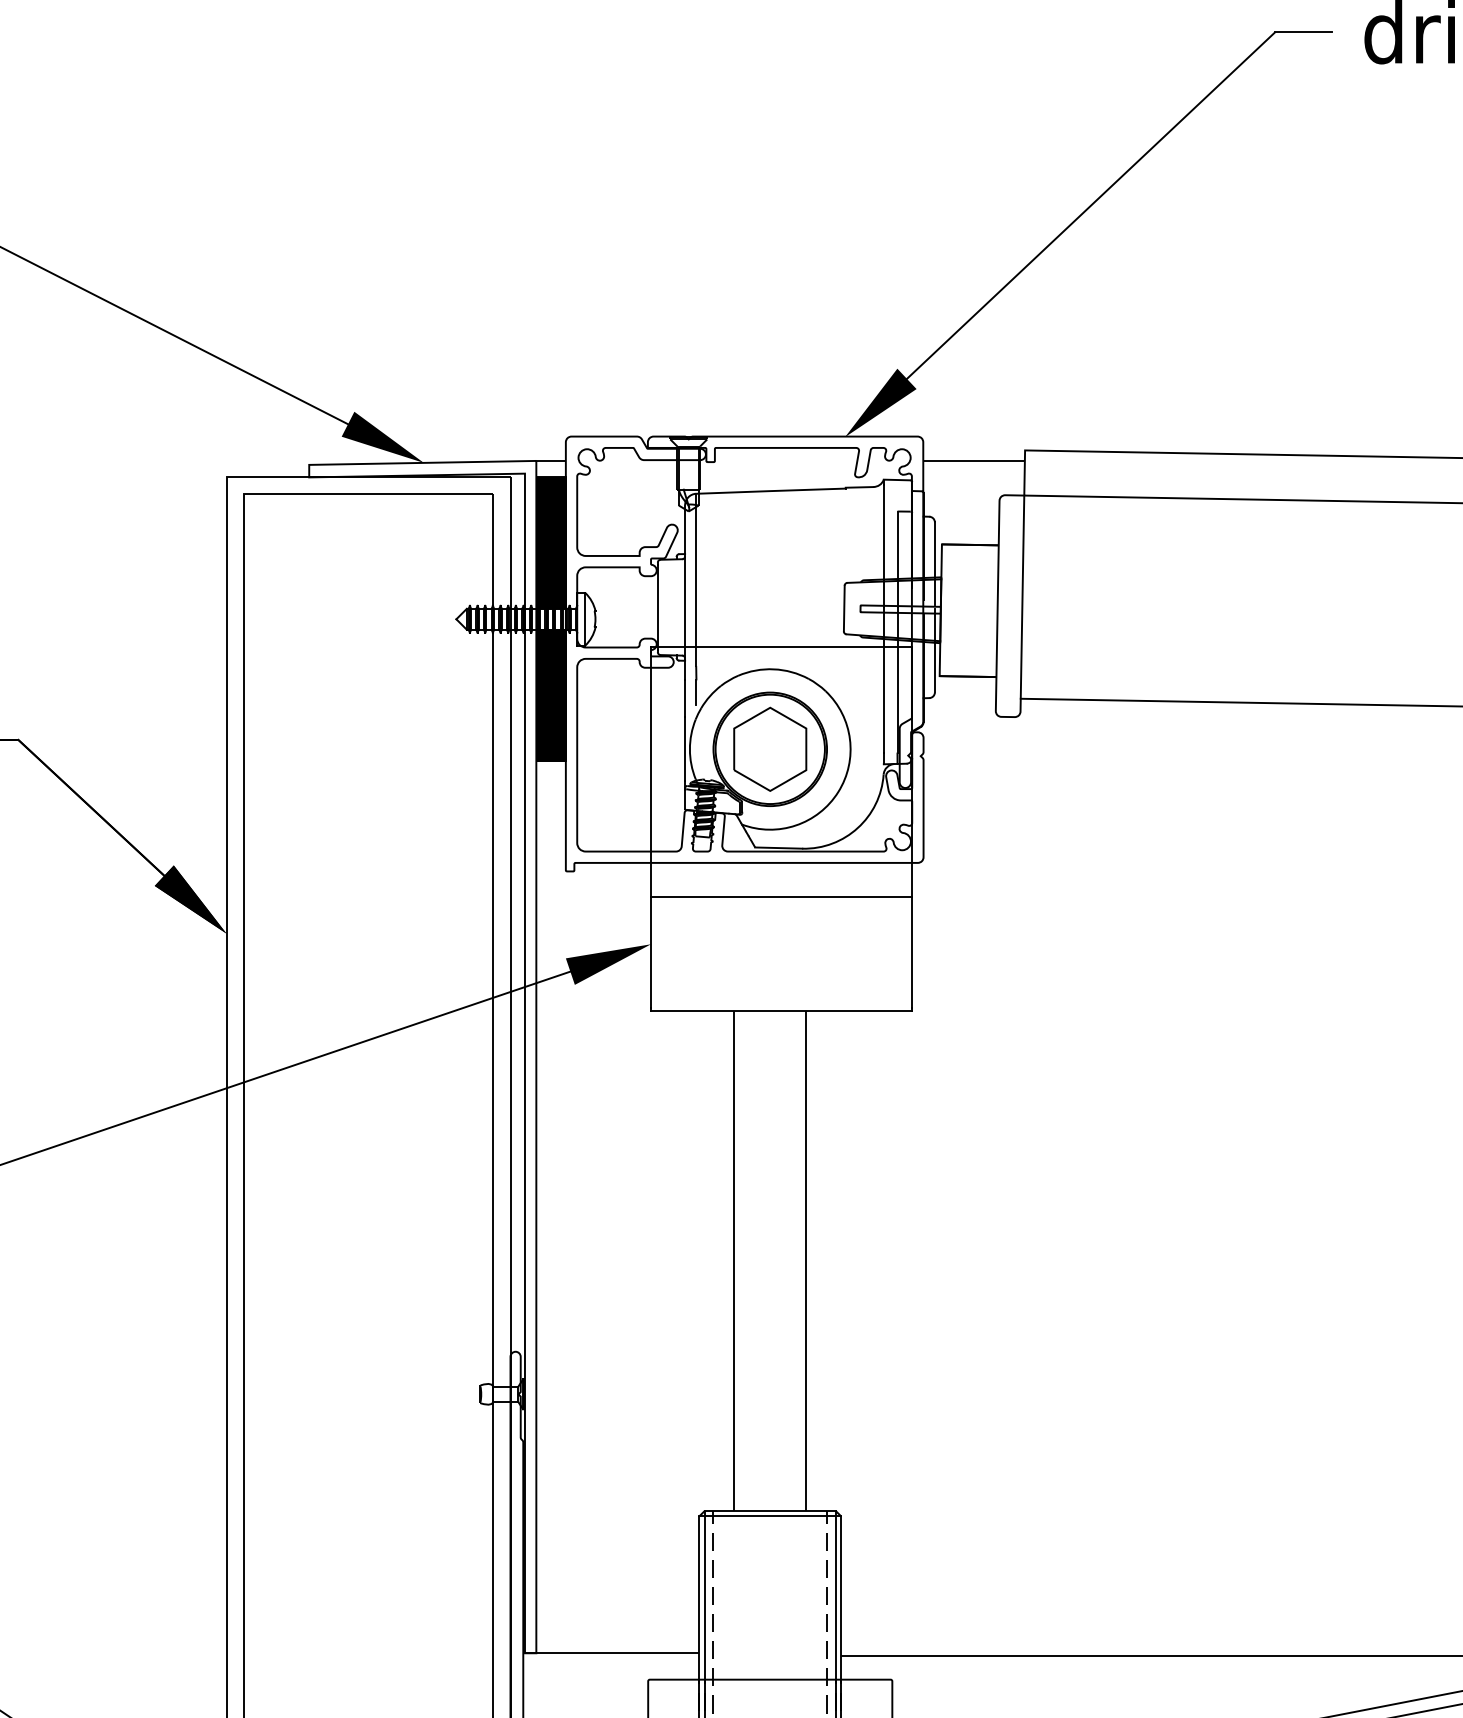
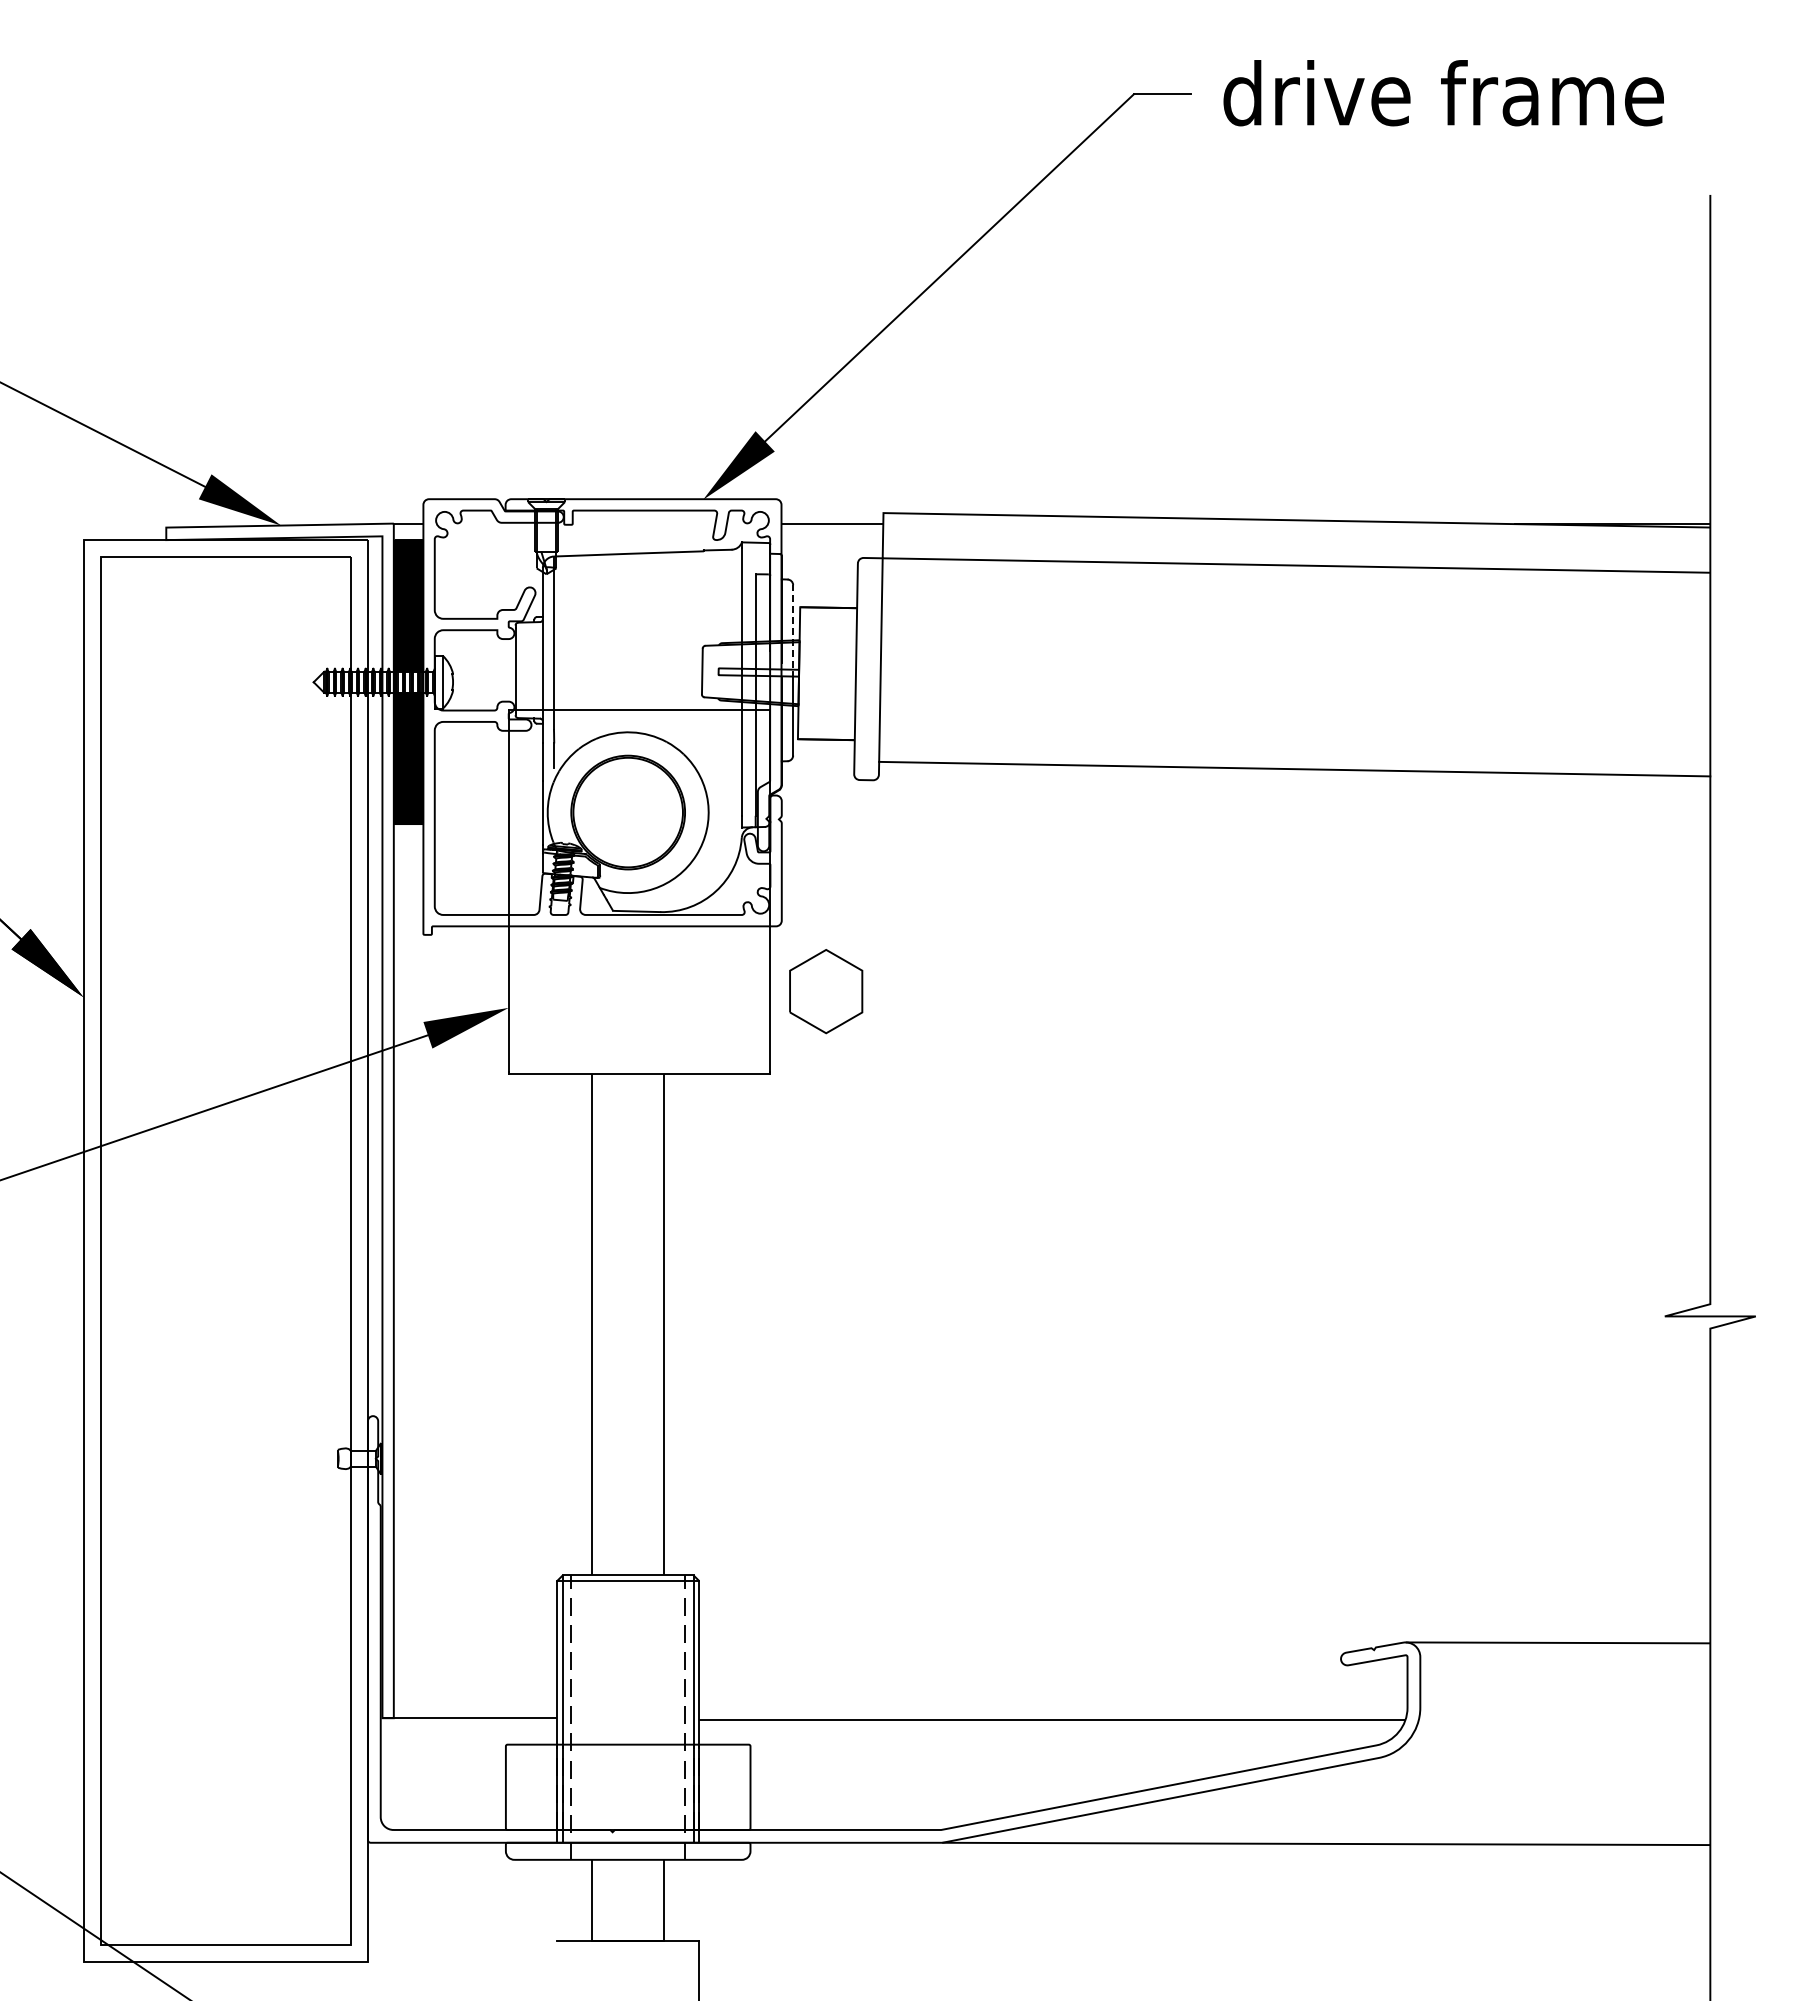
line: (935, 562) -> (793, 625), solid -> dashed
part: (770, 749) -> (826, 991), moved
line: (781, 896) -> (639, 960), removed

